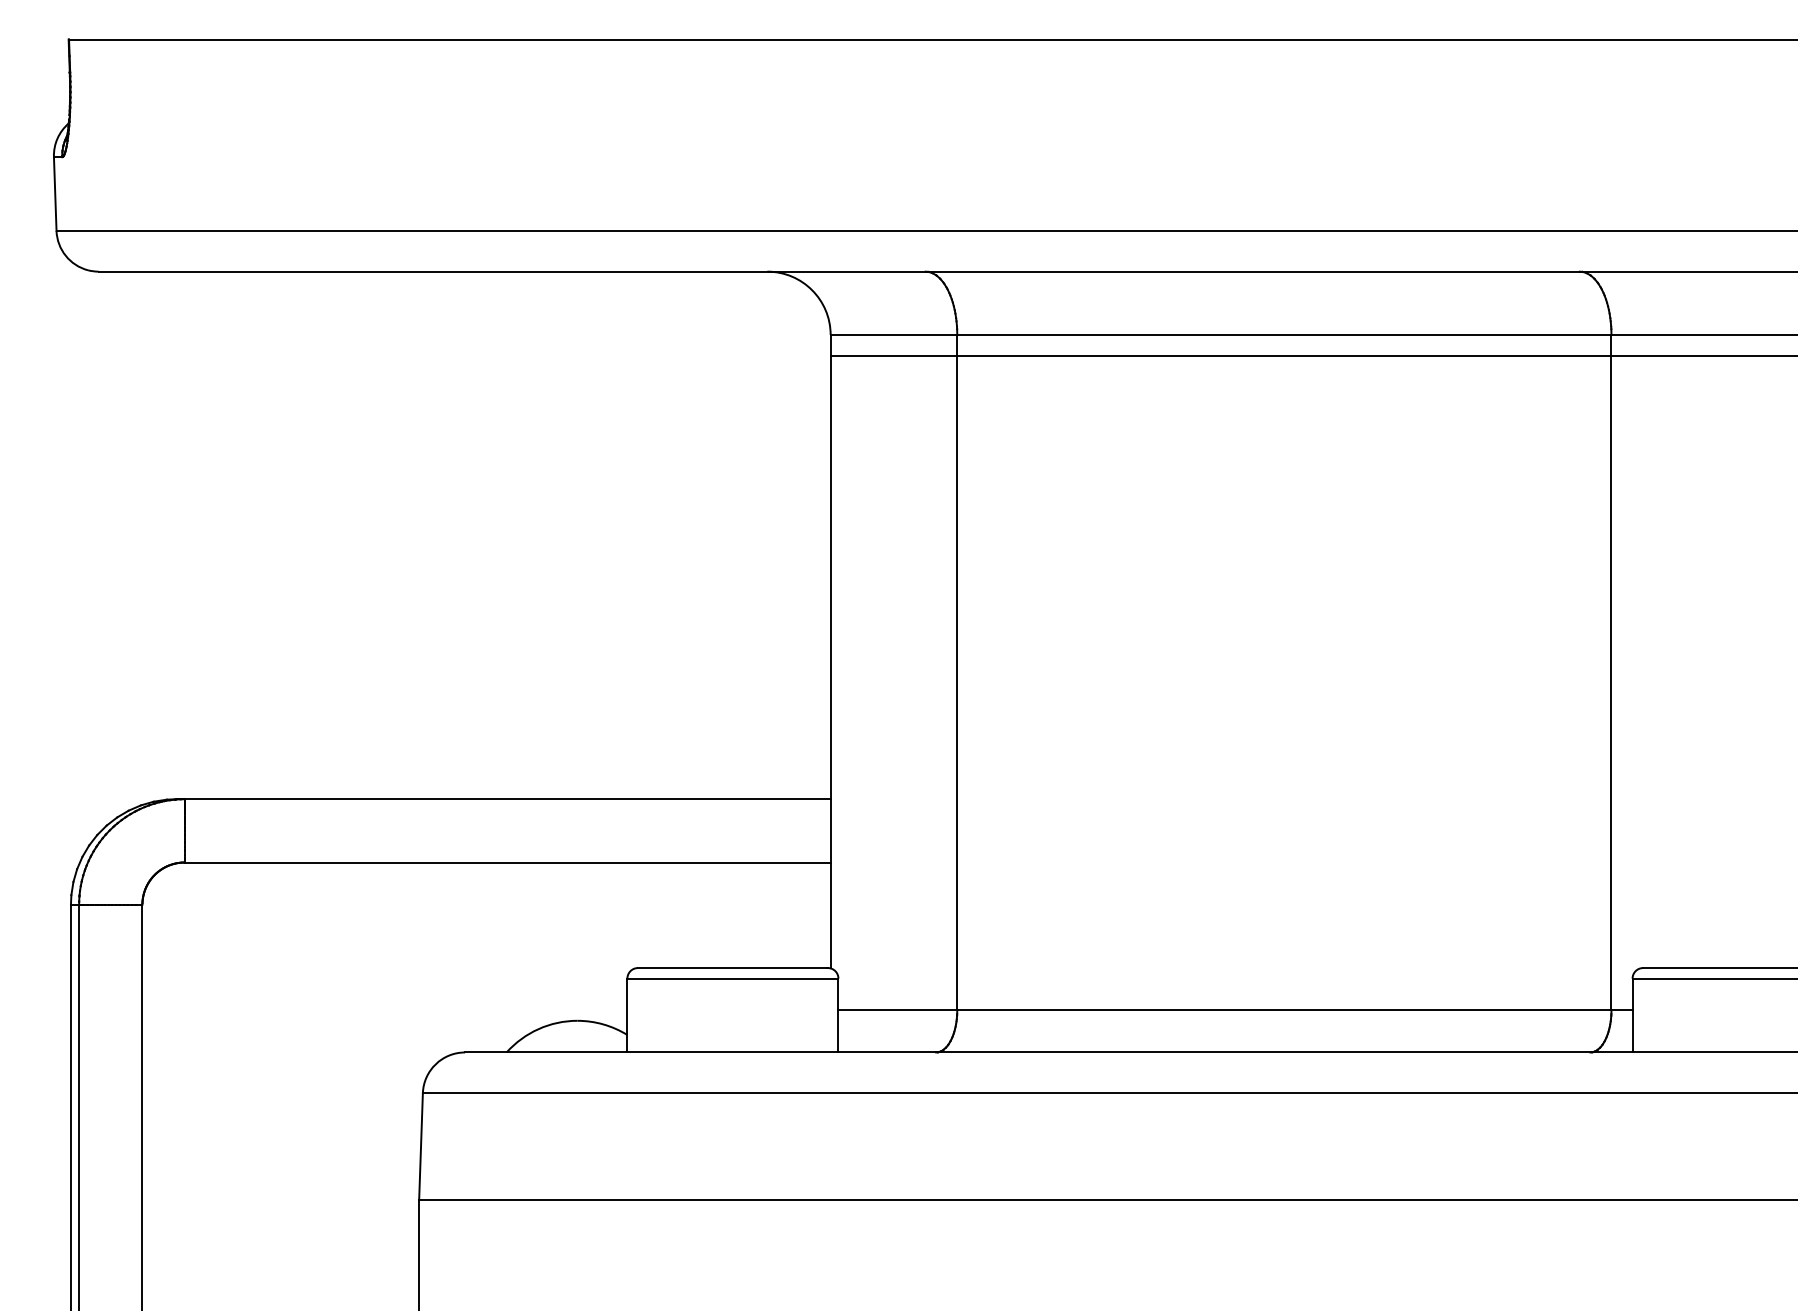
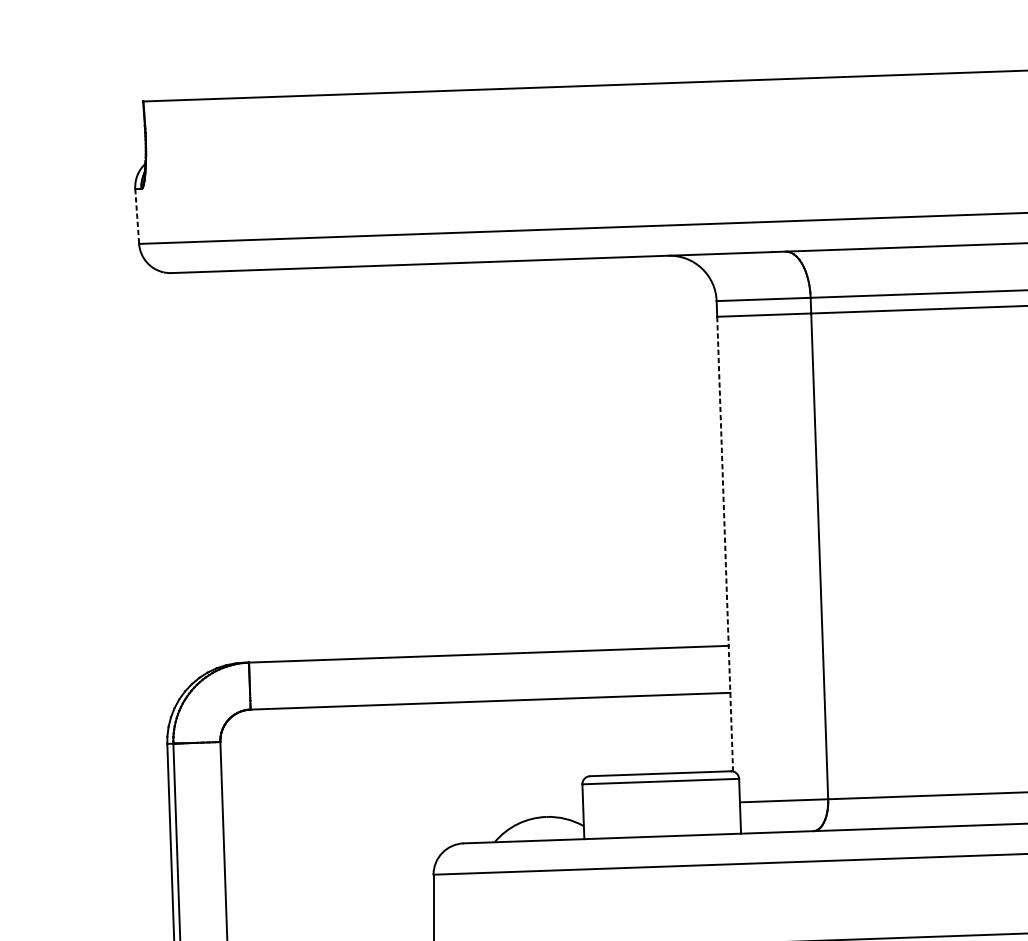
line: (55, 194) -> (137, 216), solid -> dashed
line: (830, 661) -> (725, 543), solid -> dashed

